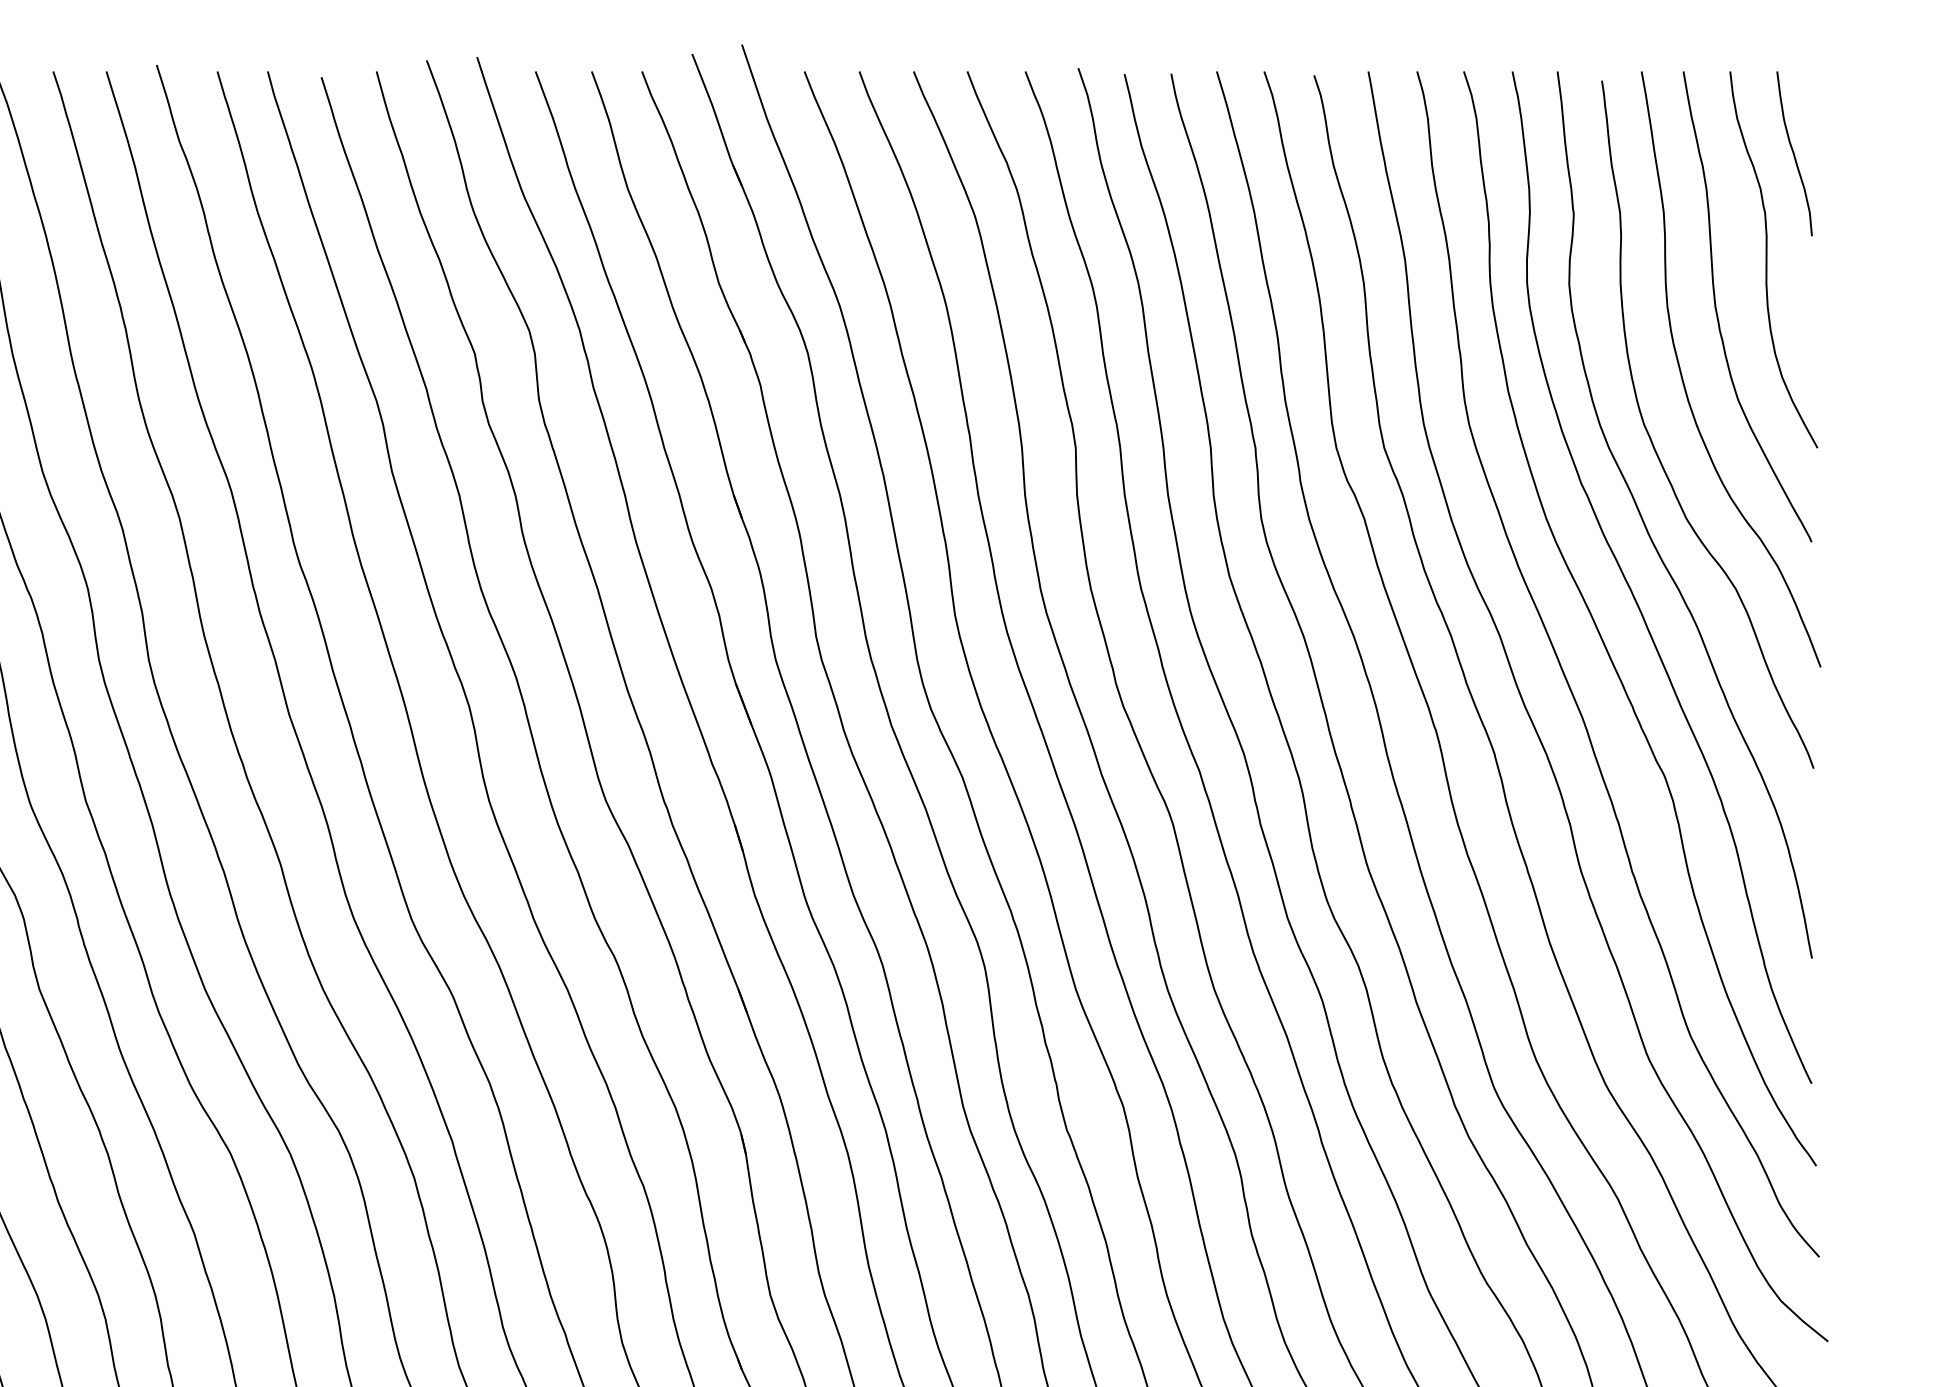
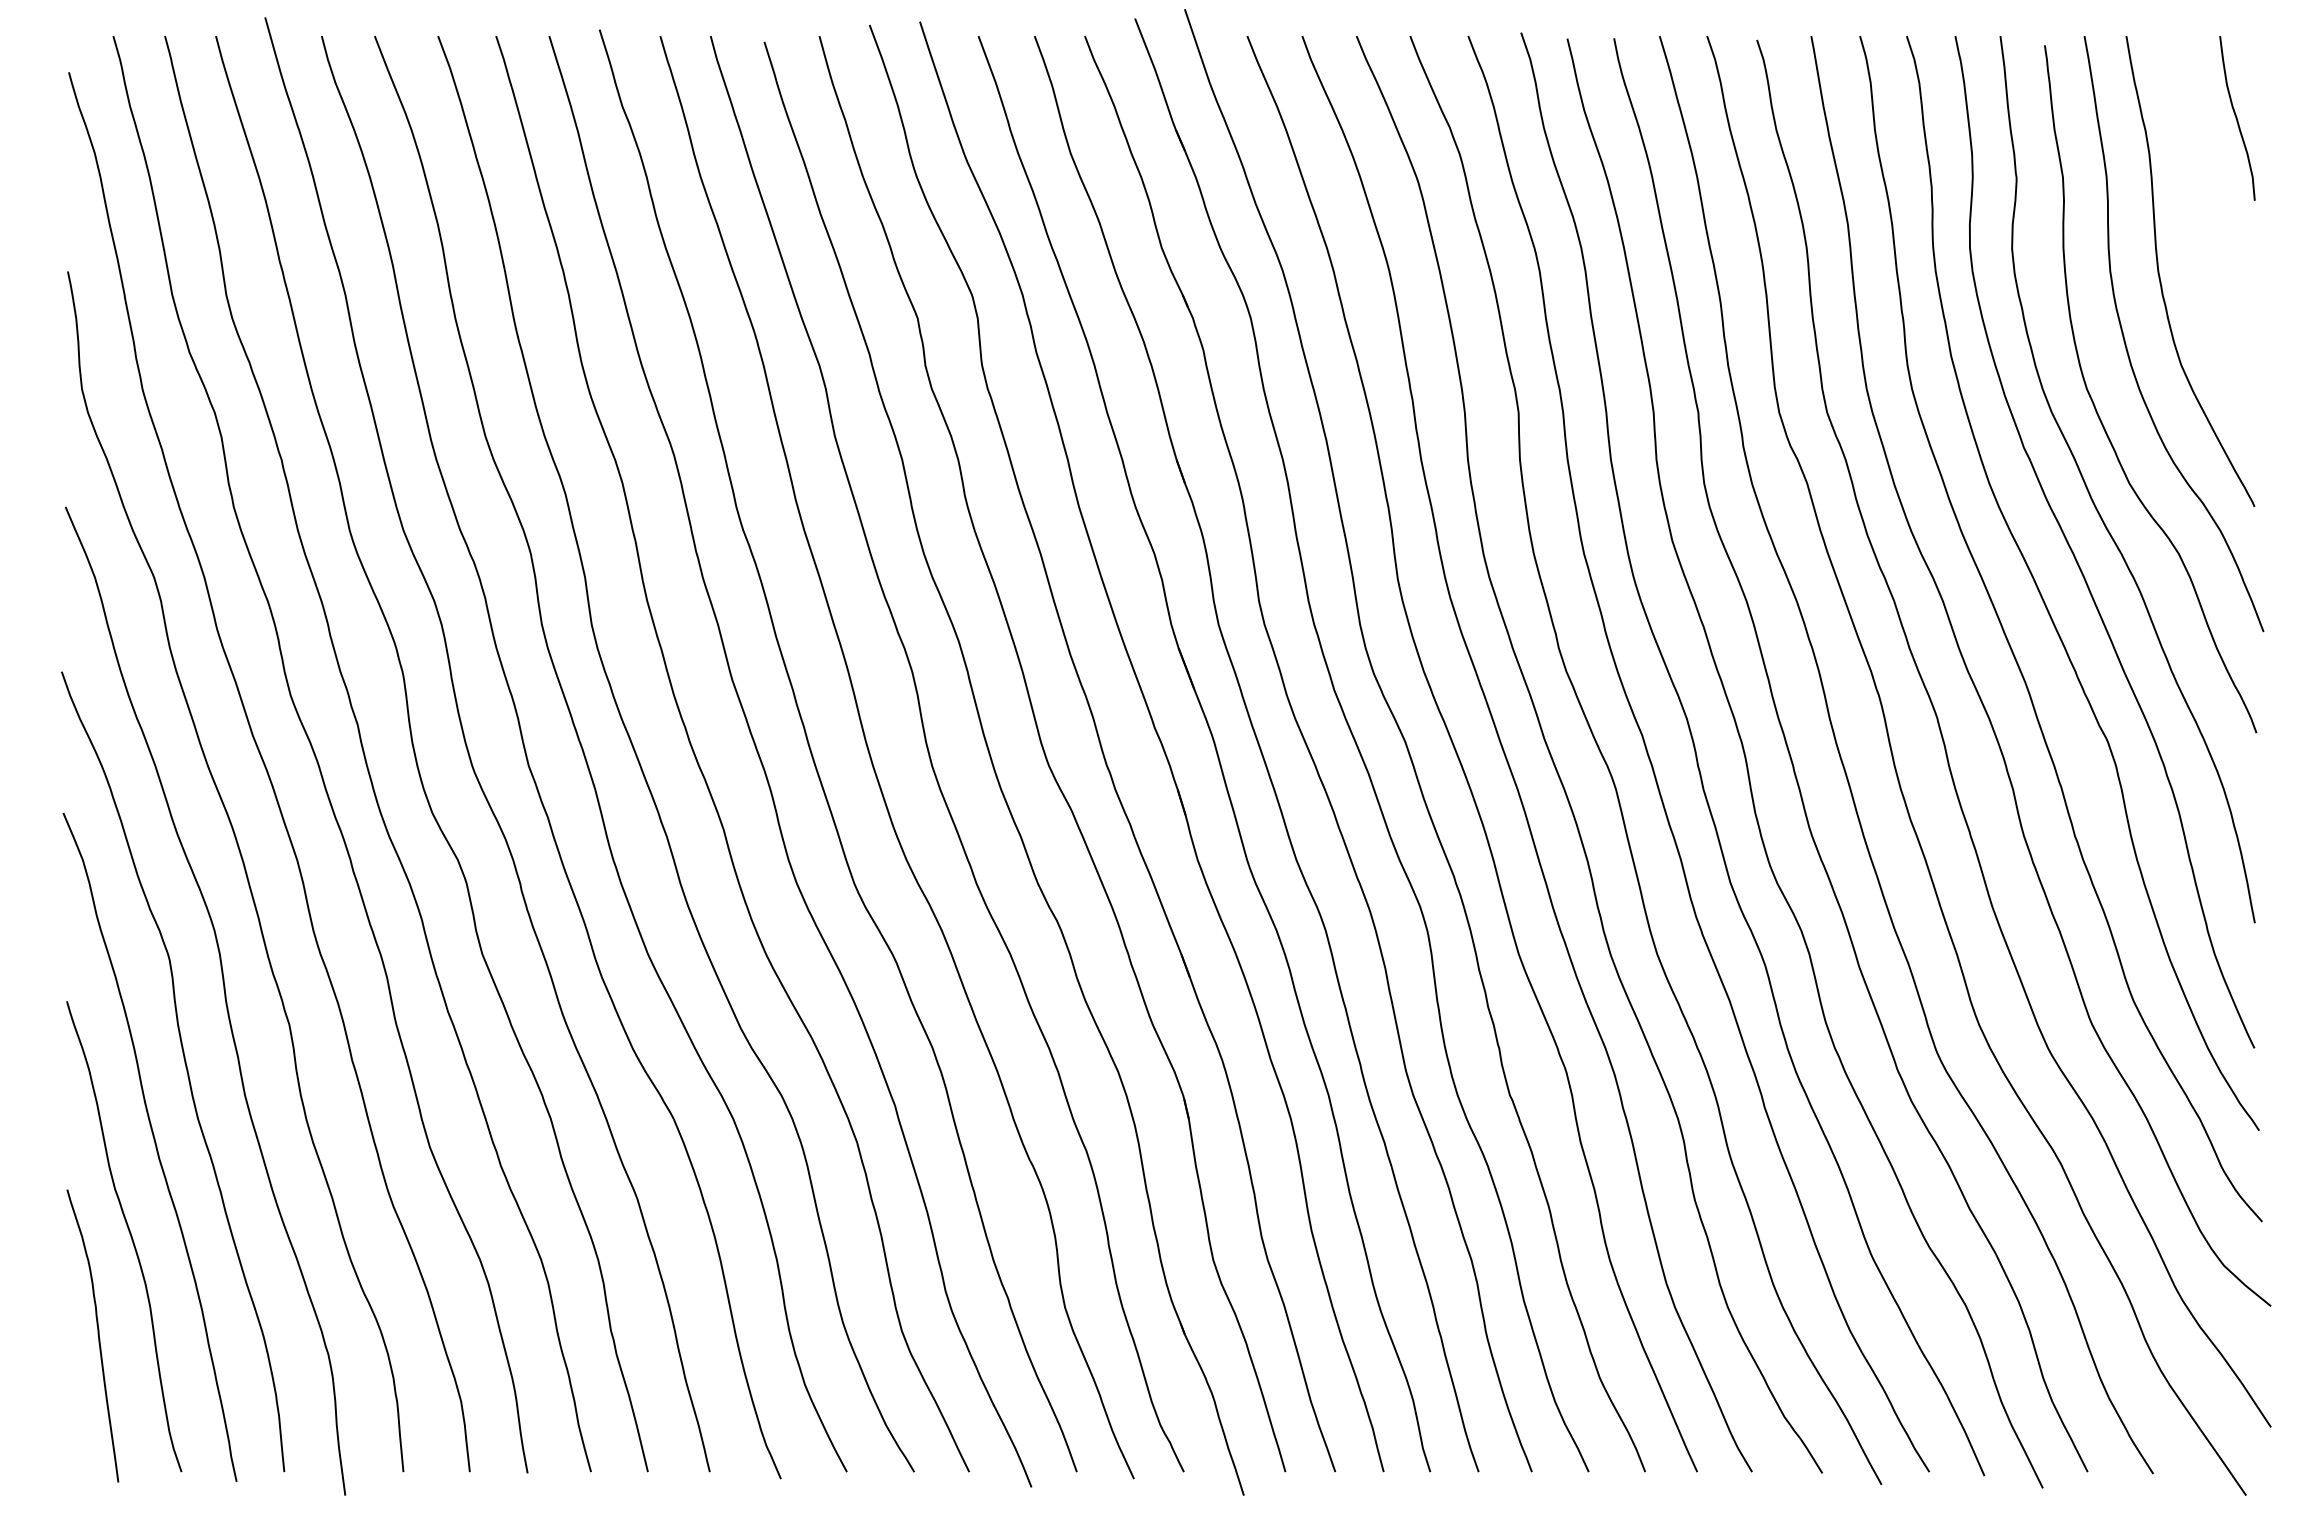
curve: (1767, 259) -> (2210, 224), removed

